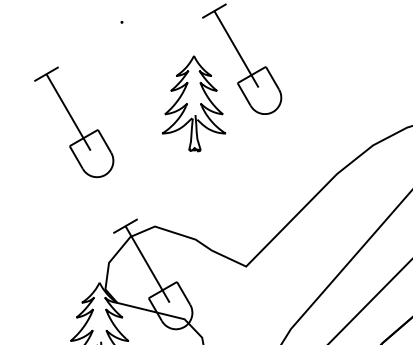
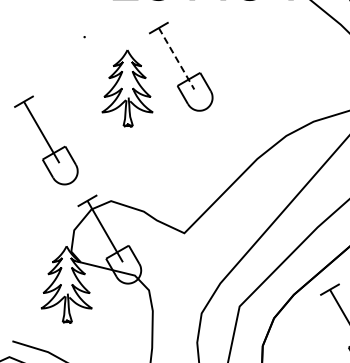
line: (236, 50) -> (176, 59), solid -> dashed
part: (194, 103) -> (127, 88), moved
part: (74, 122) -> (46, 140), moved

